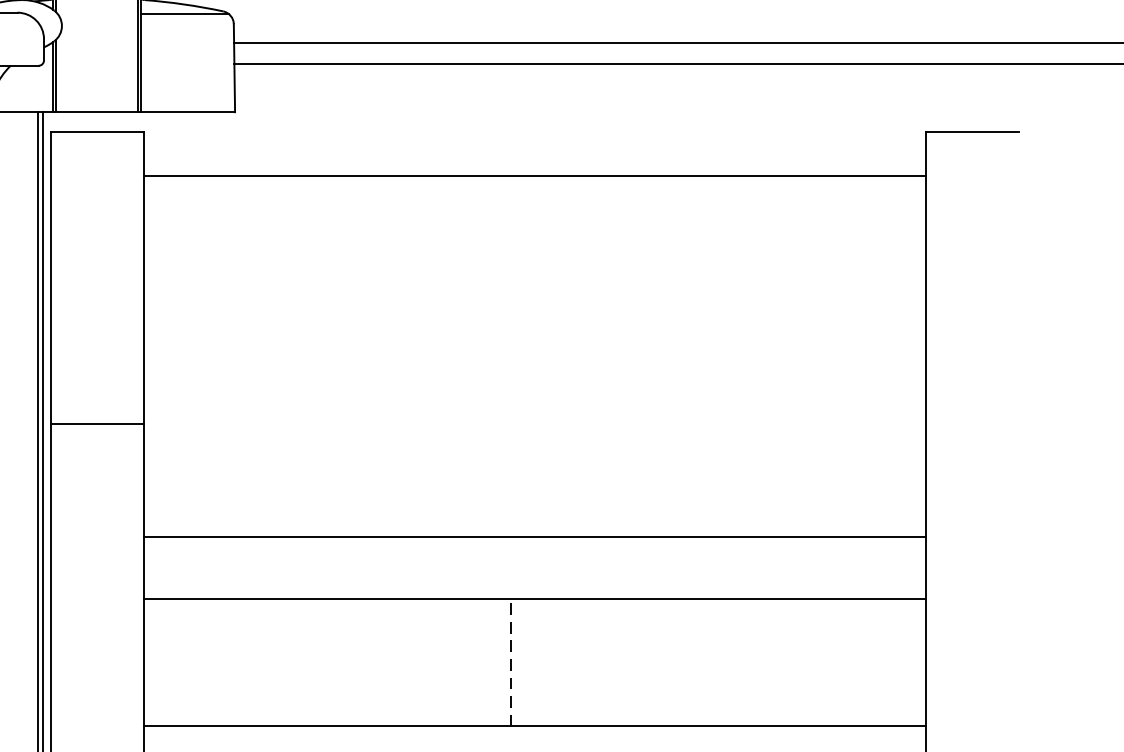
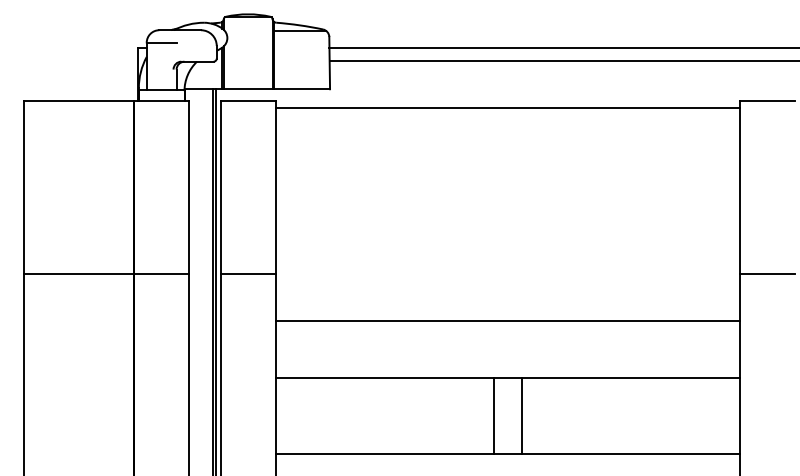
line: (534, 176) -> (507, 108), moved
line: (972, 424) -> (767, 274), added
line: (534, 537) -> (507, 321), moved
line: (510, 662) -> (493, 415), dashed -> solid
line: (559, 662) -> (522, 415), added

